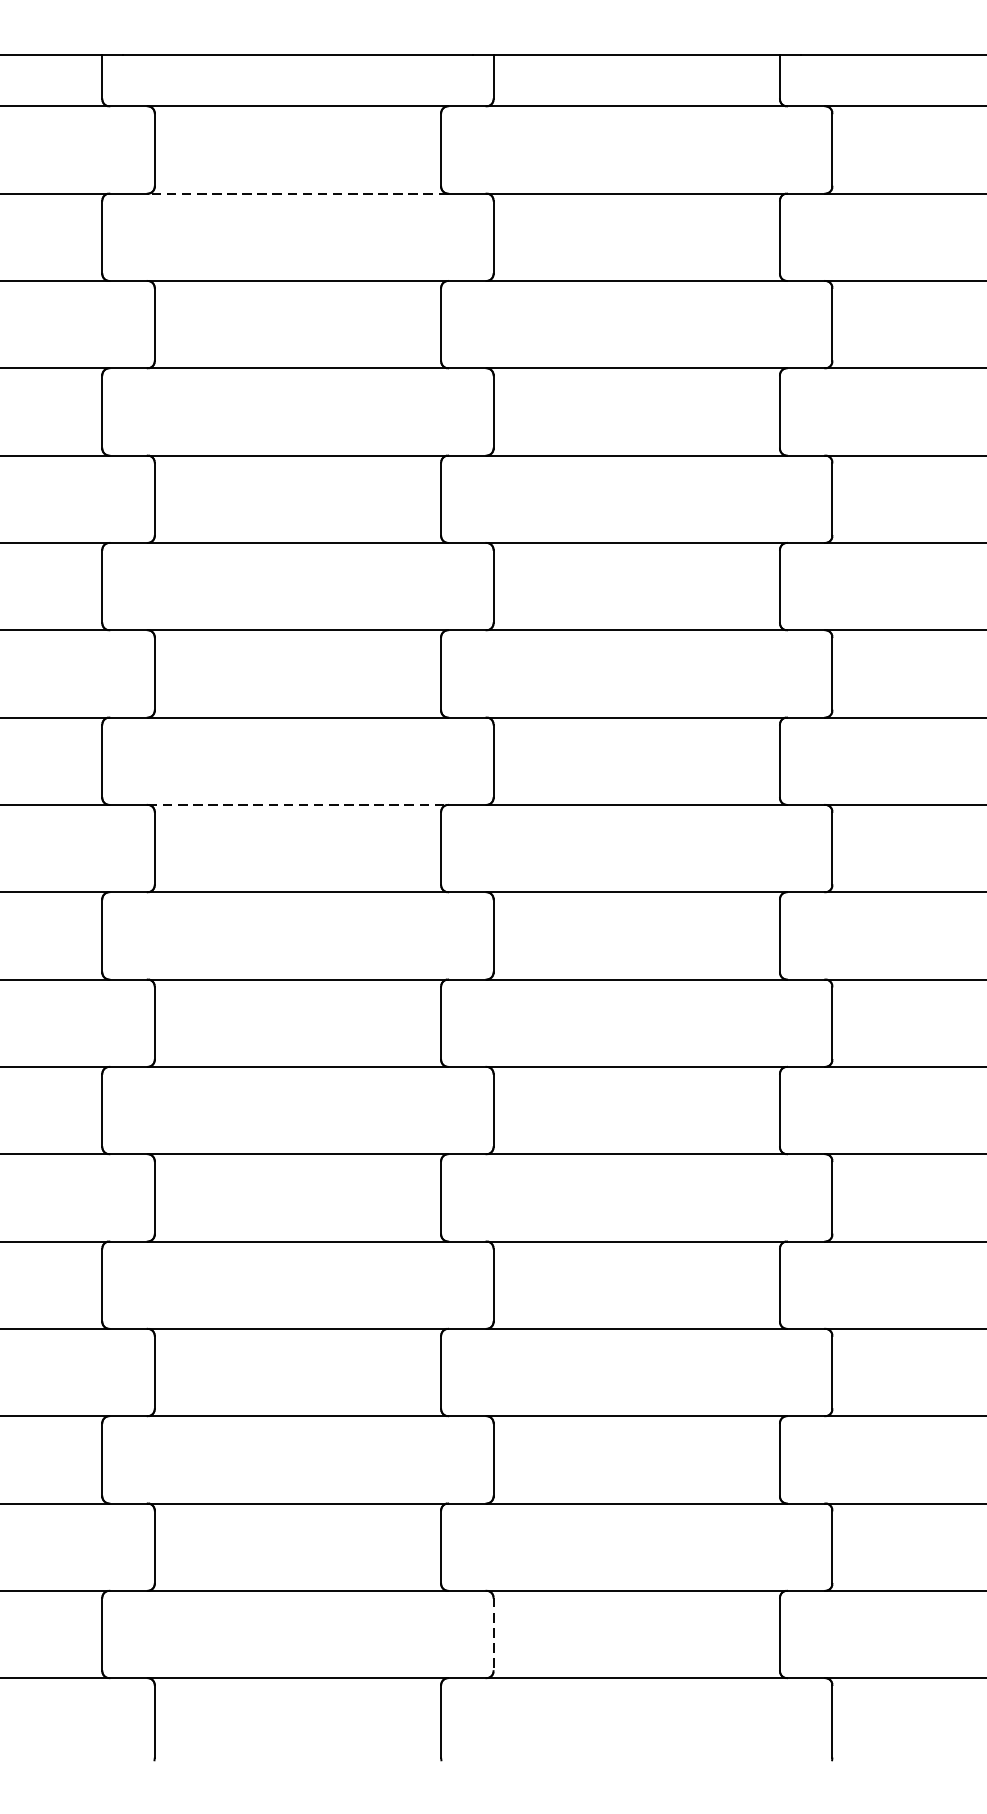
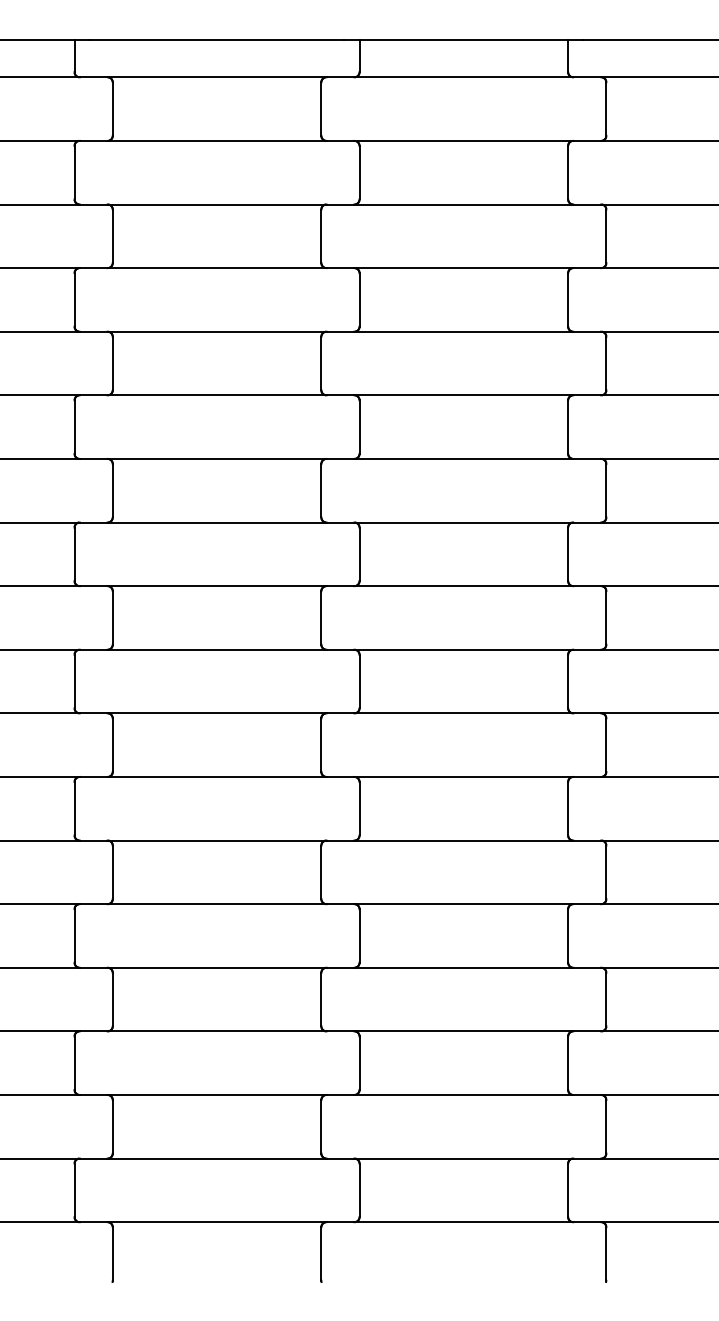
line: (297, 193) -> (216, 140), dashed -> solid
line: (298, 805) -> (217, 586), dashed -> solid
line: (493, 1634) -> (359, 1190), dashed -> solid

